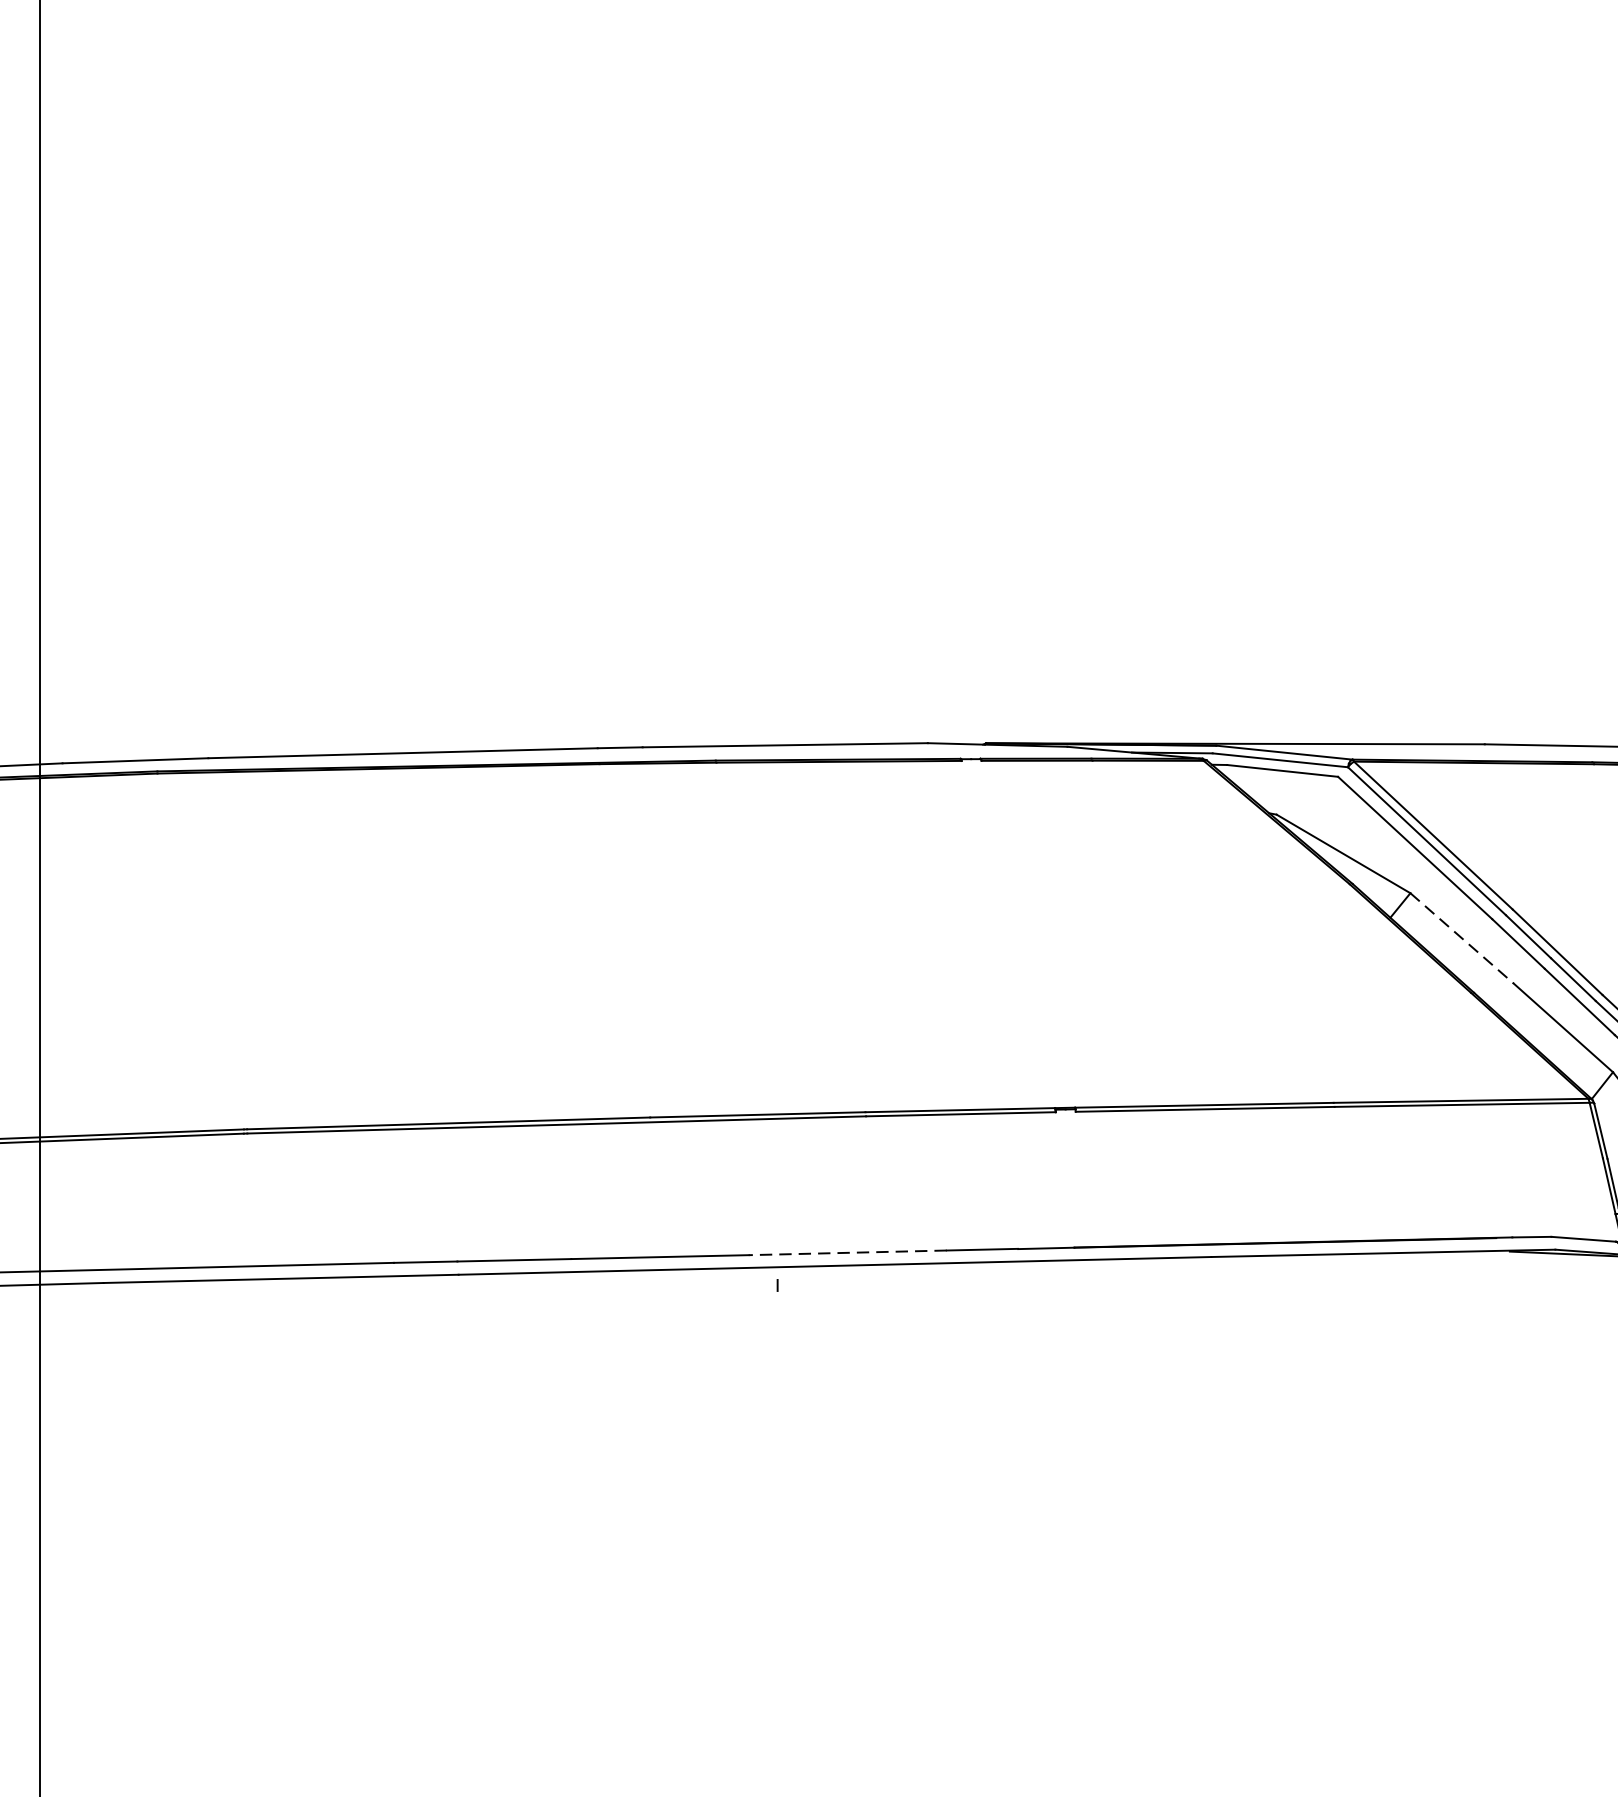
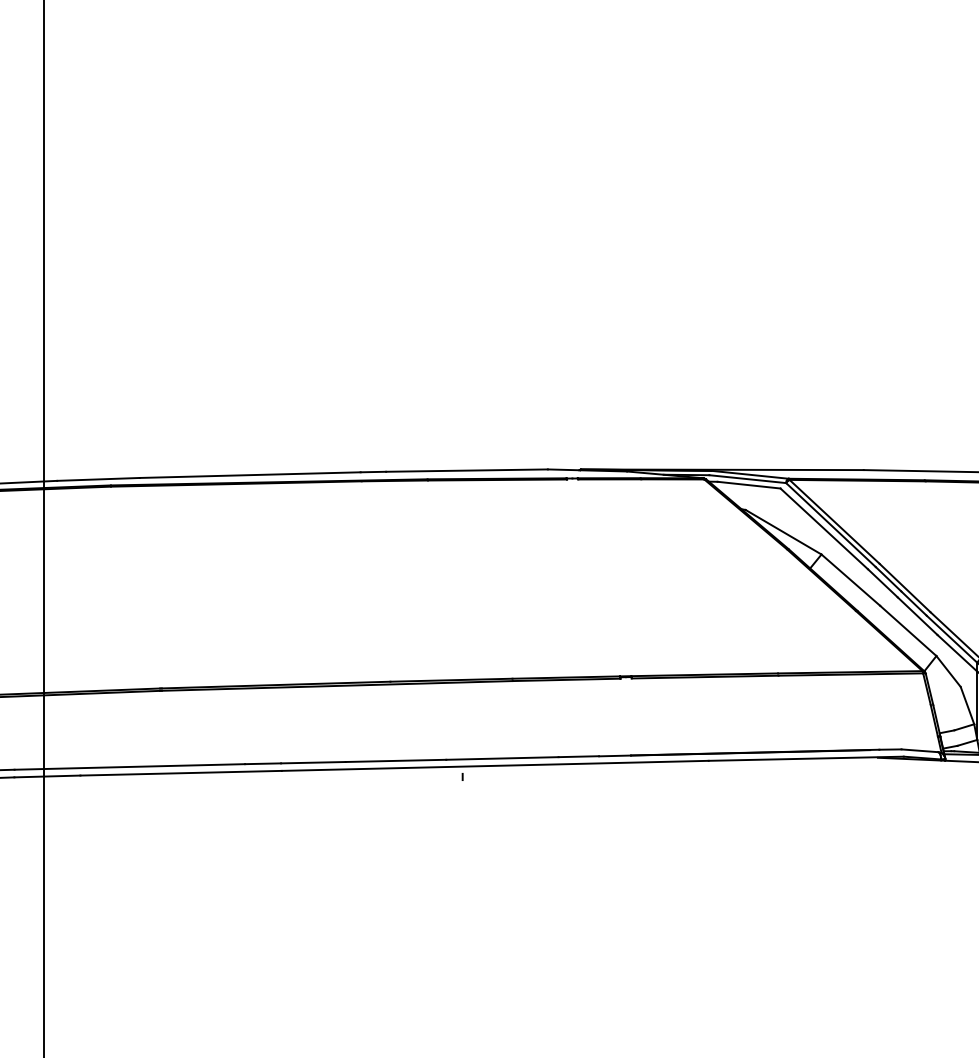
line: (1461, 939) -> (850, 580), dashed -> solid
line: (846, 1252) -> (501, 758), dashed -> solid

